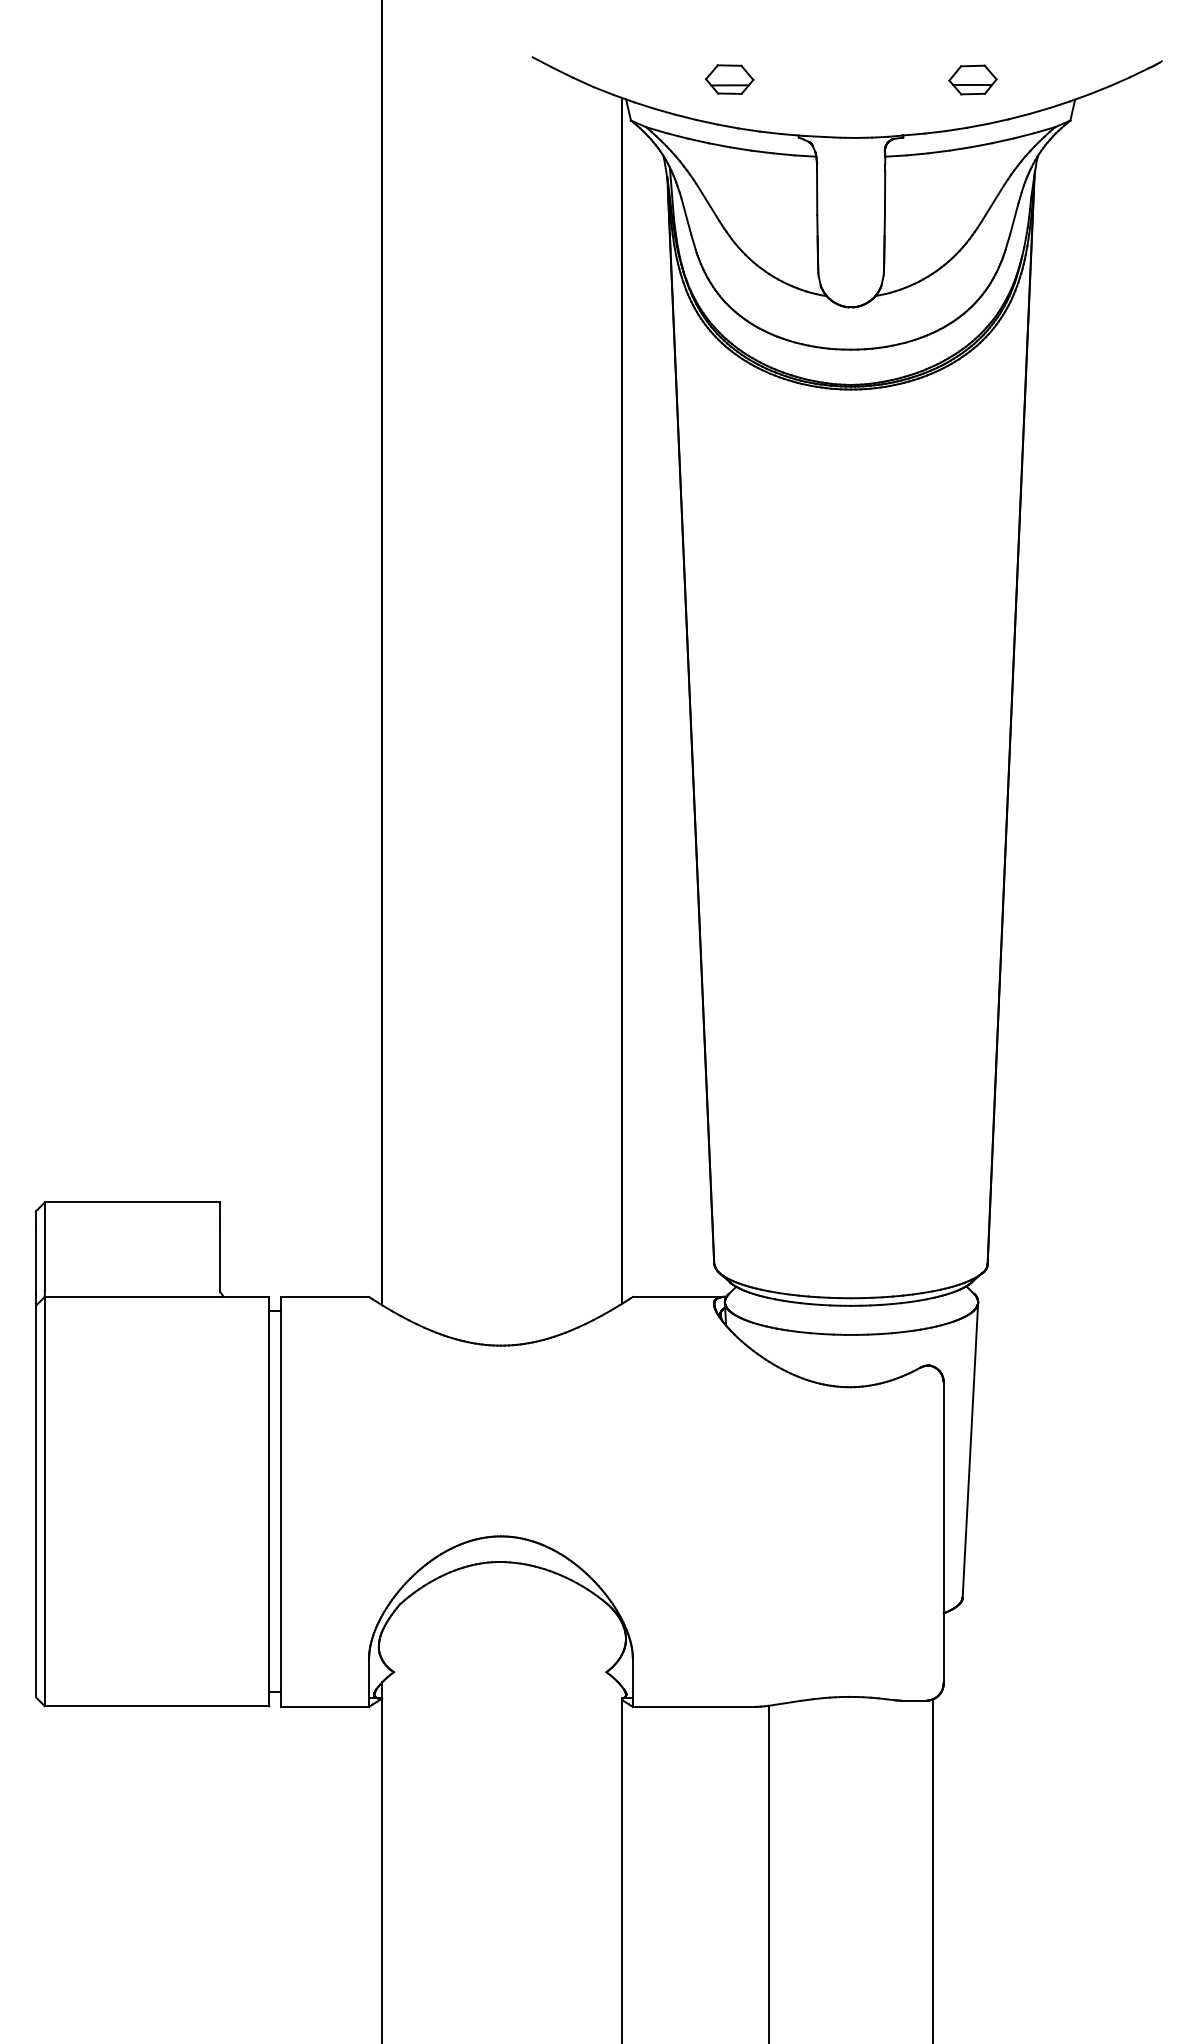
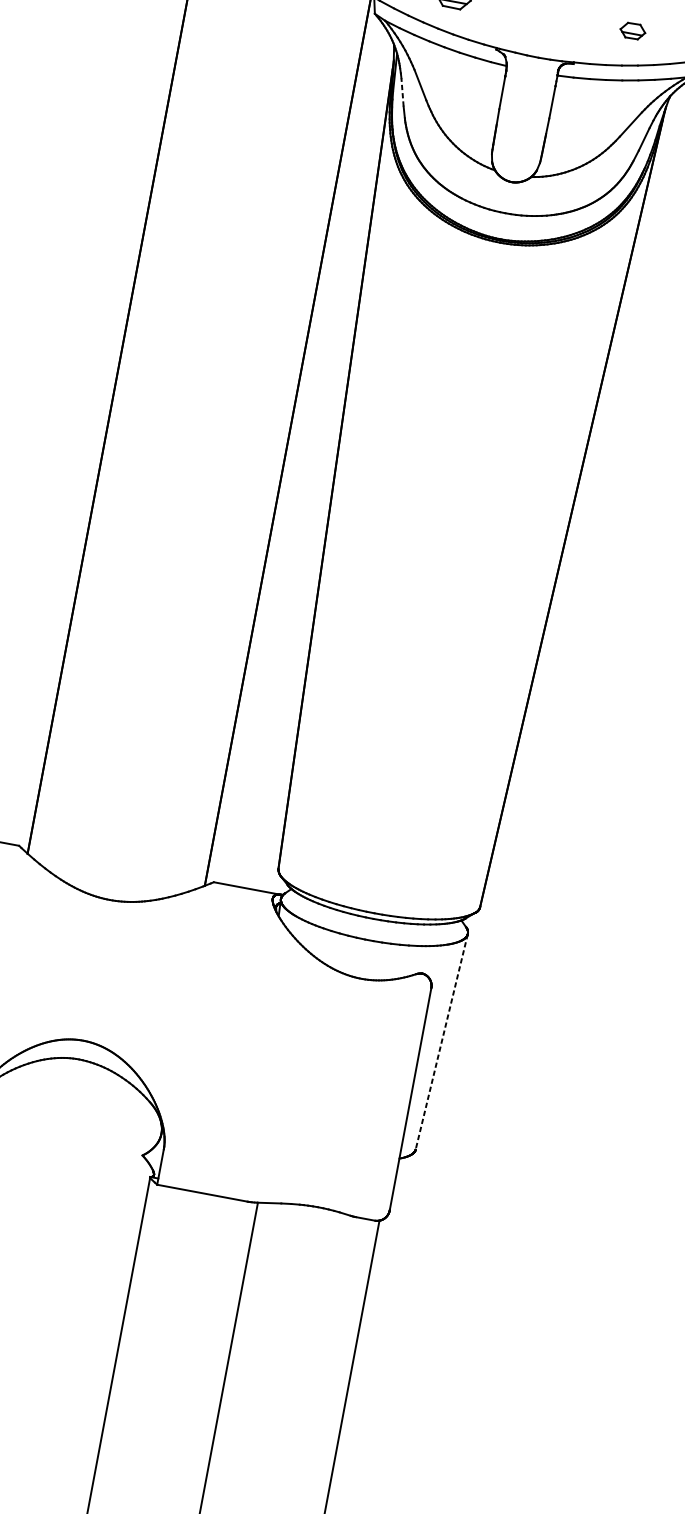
part: (972, 79) -> (632, 30), size x0.7
line: (686, 216) -> (402, 92), solid -> dashed
line: (970, 1450) -> (441, 1042), solid -> dashed

